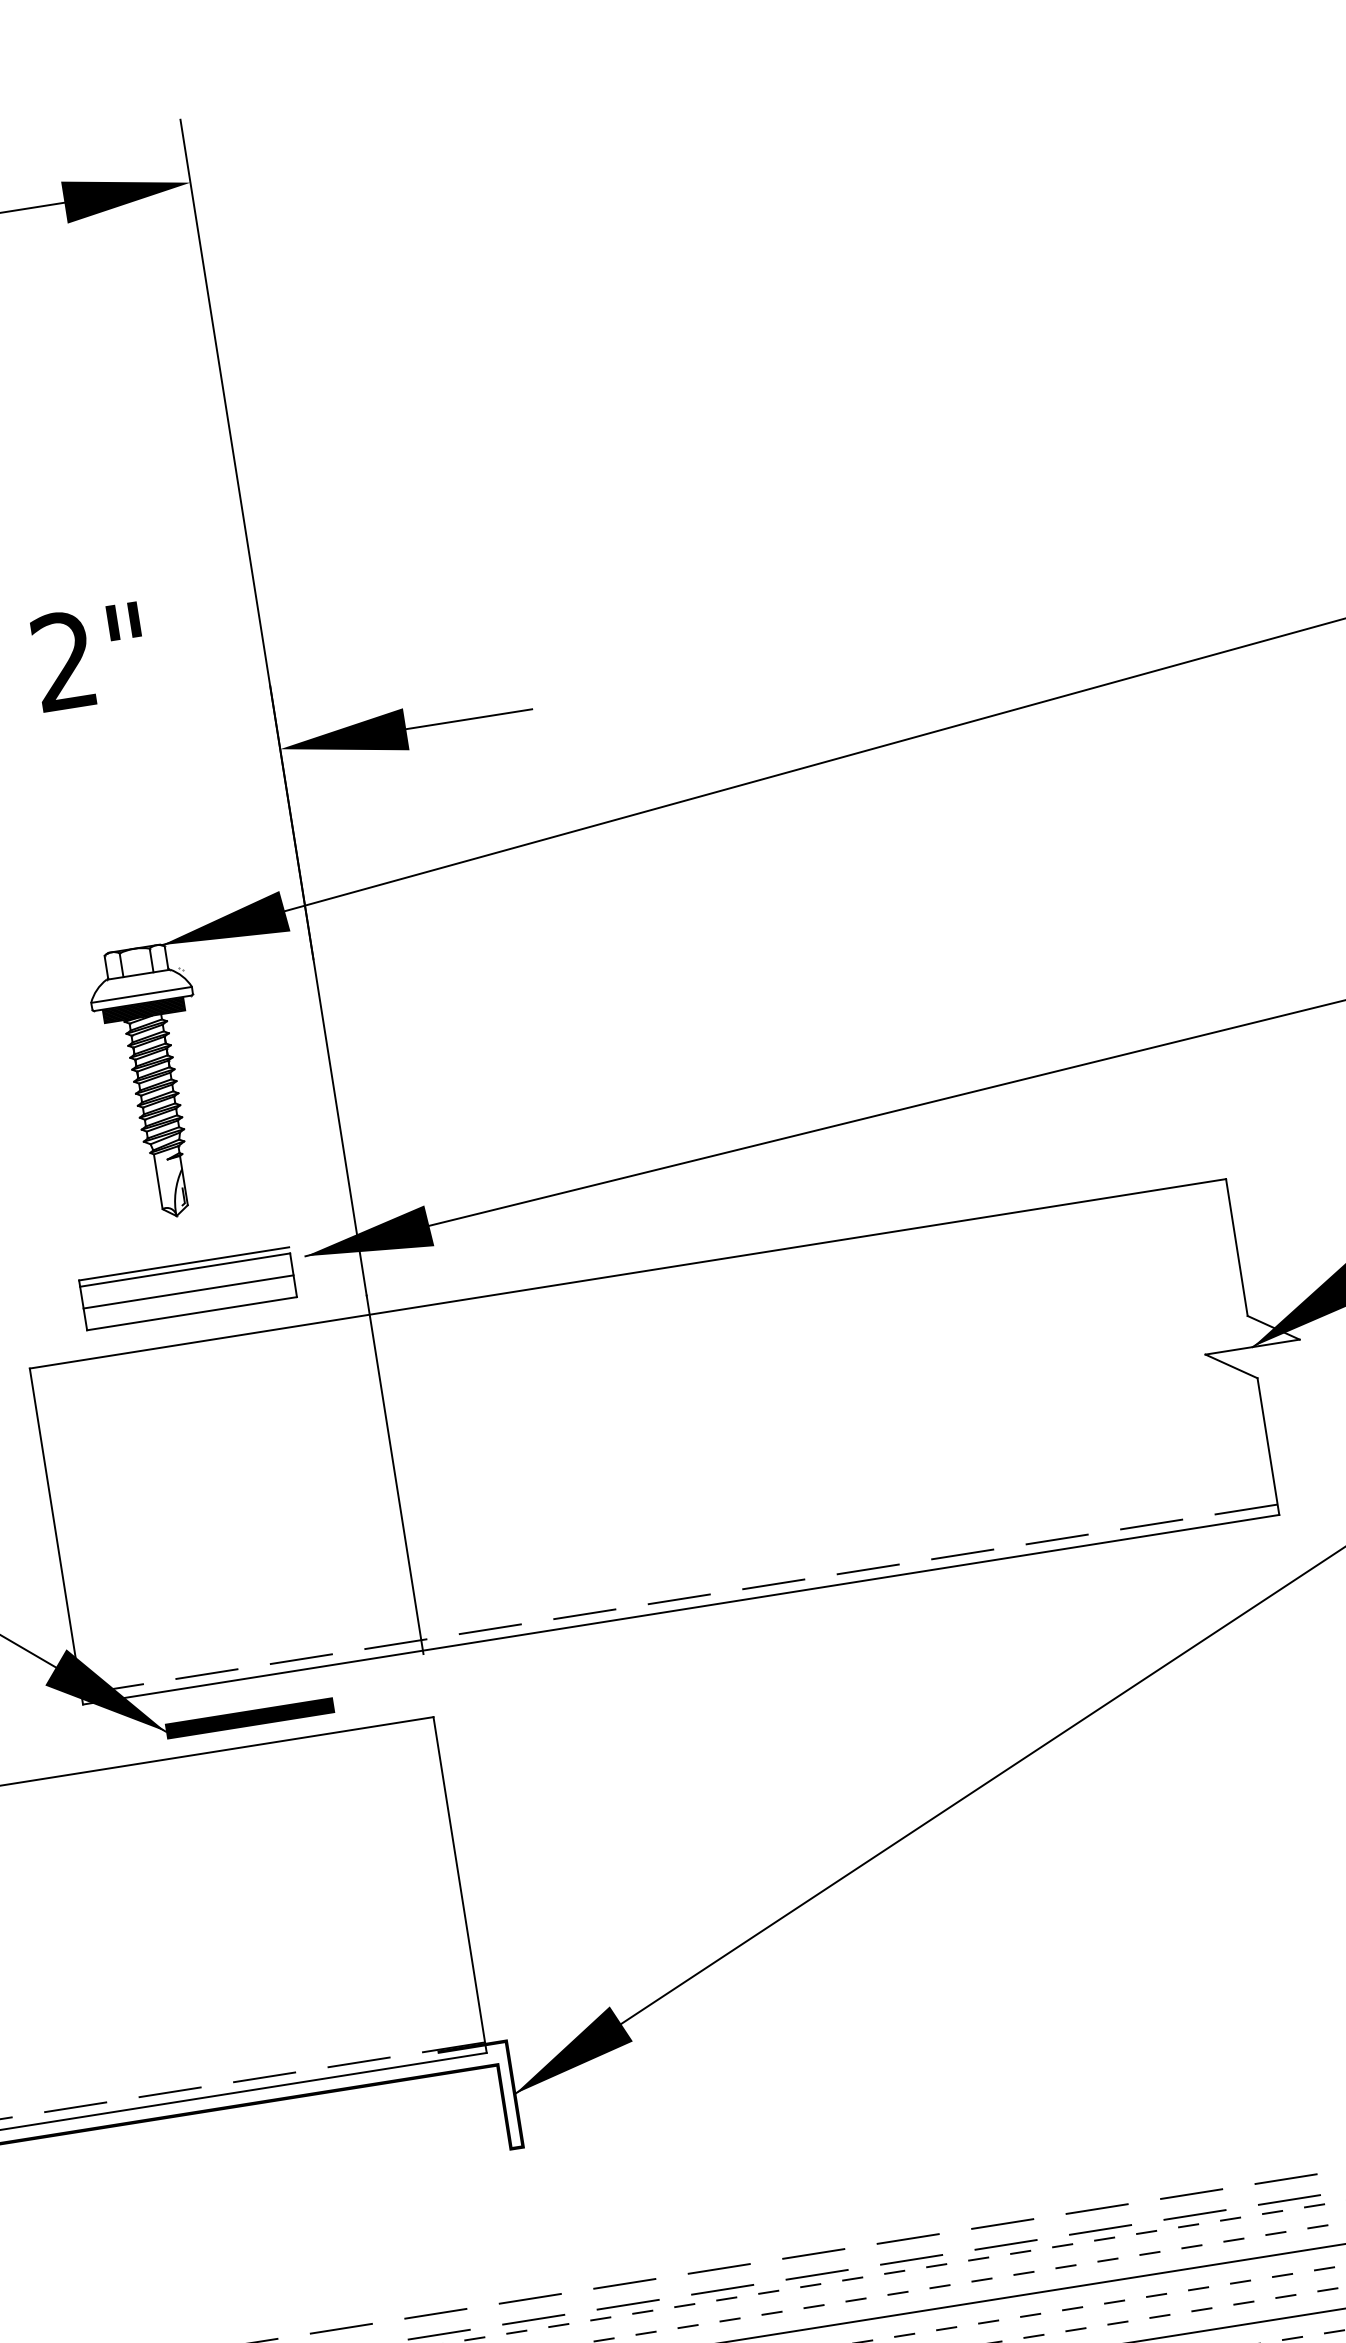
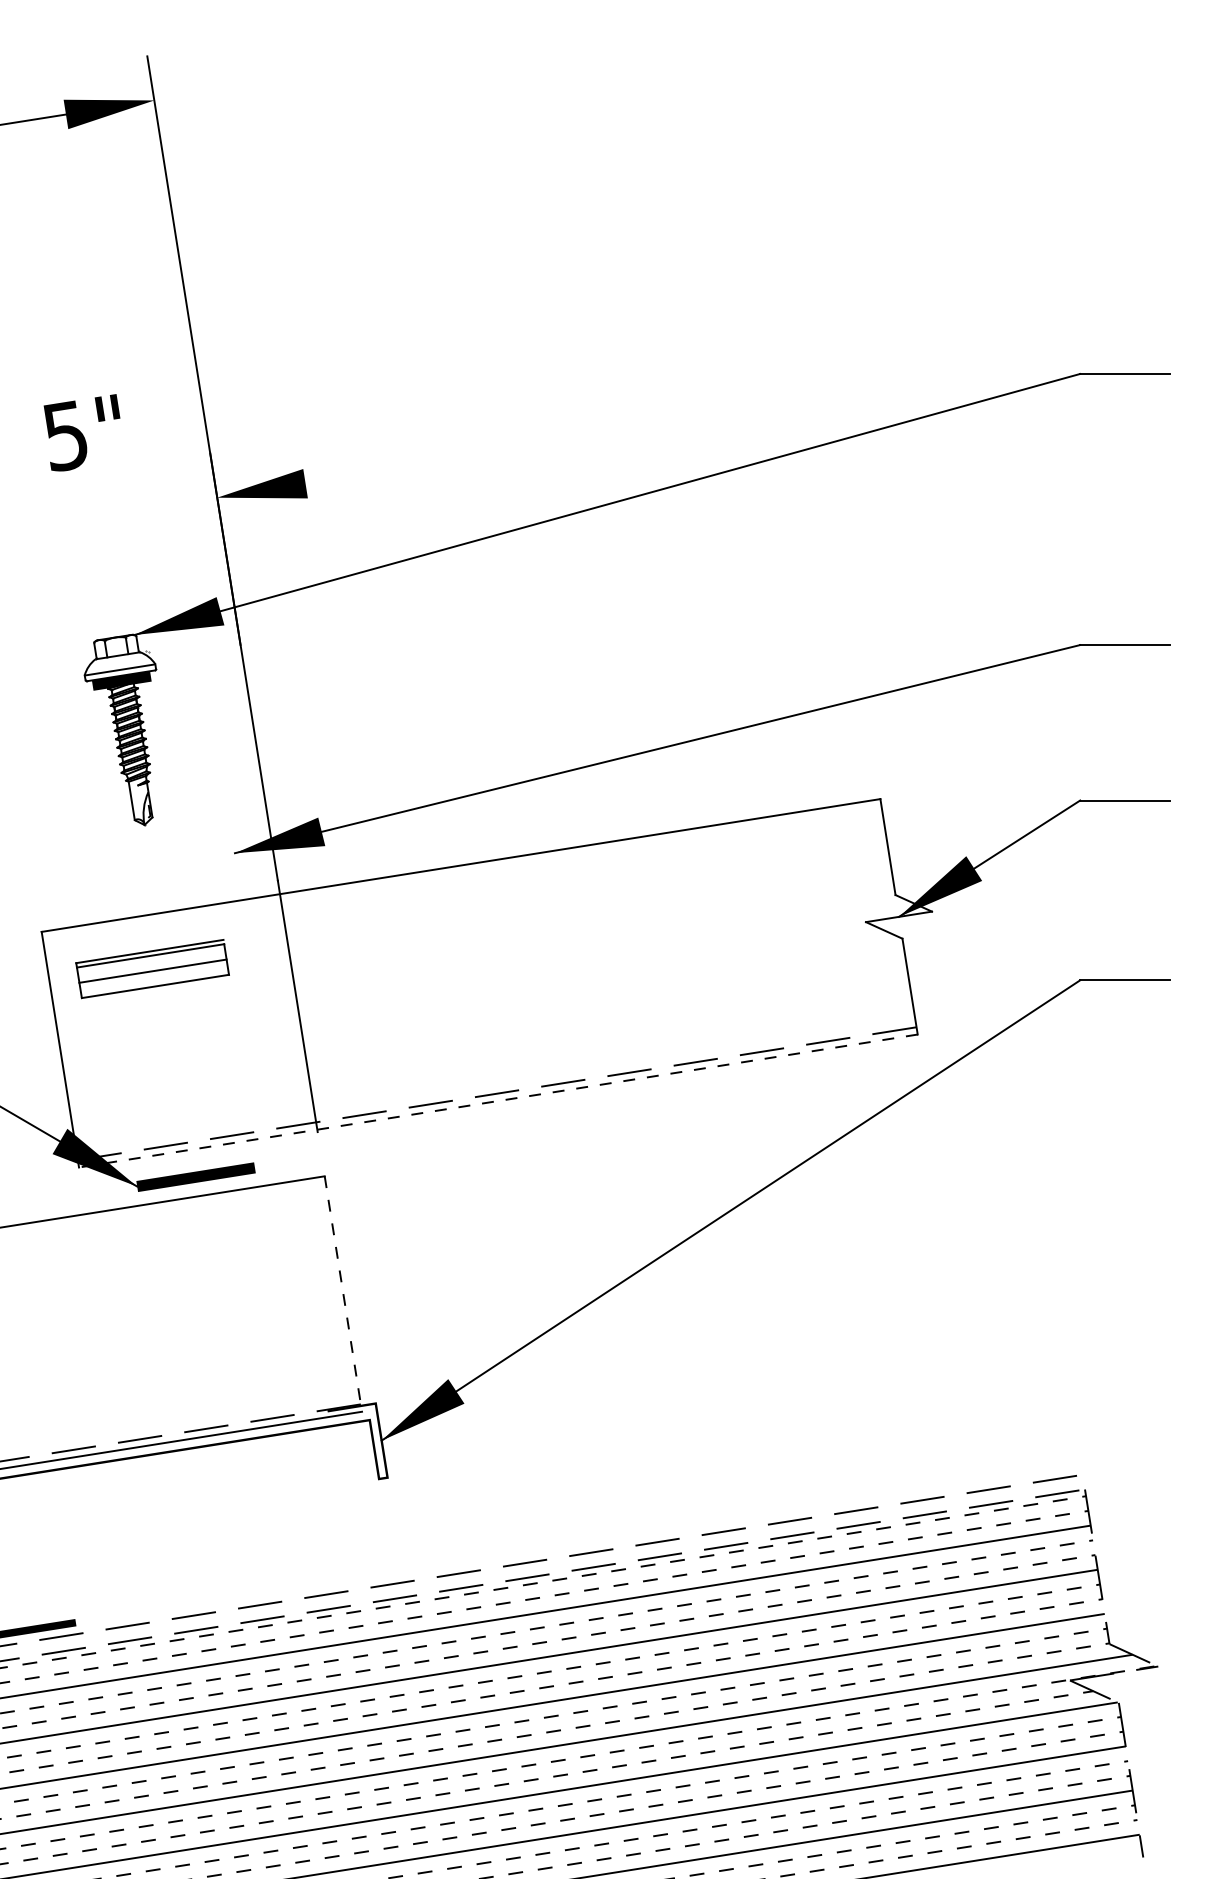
text: (62, 661) -> (64, 436), 2" -> 5"
line: (468, 718) -> (349, 476), removed
part: (187, 1289) -> (152, 969), moved
line: (681, 1610) -> (498, 1101), solid -> dashed
line: (460, 1885) -> (343, 1294), solid -> dashed

